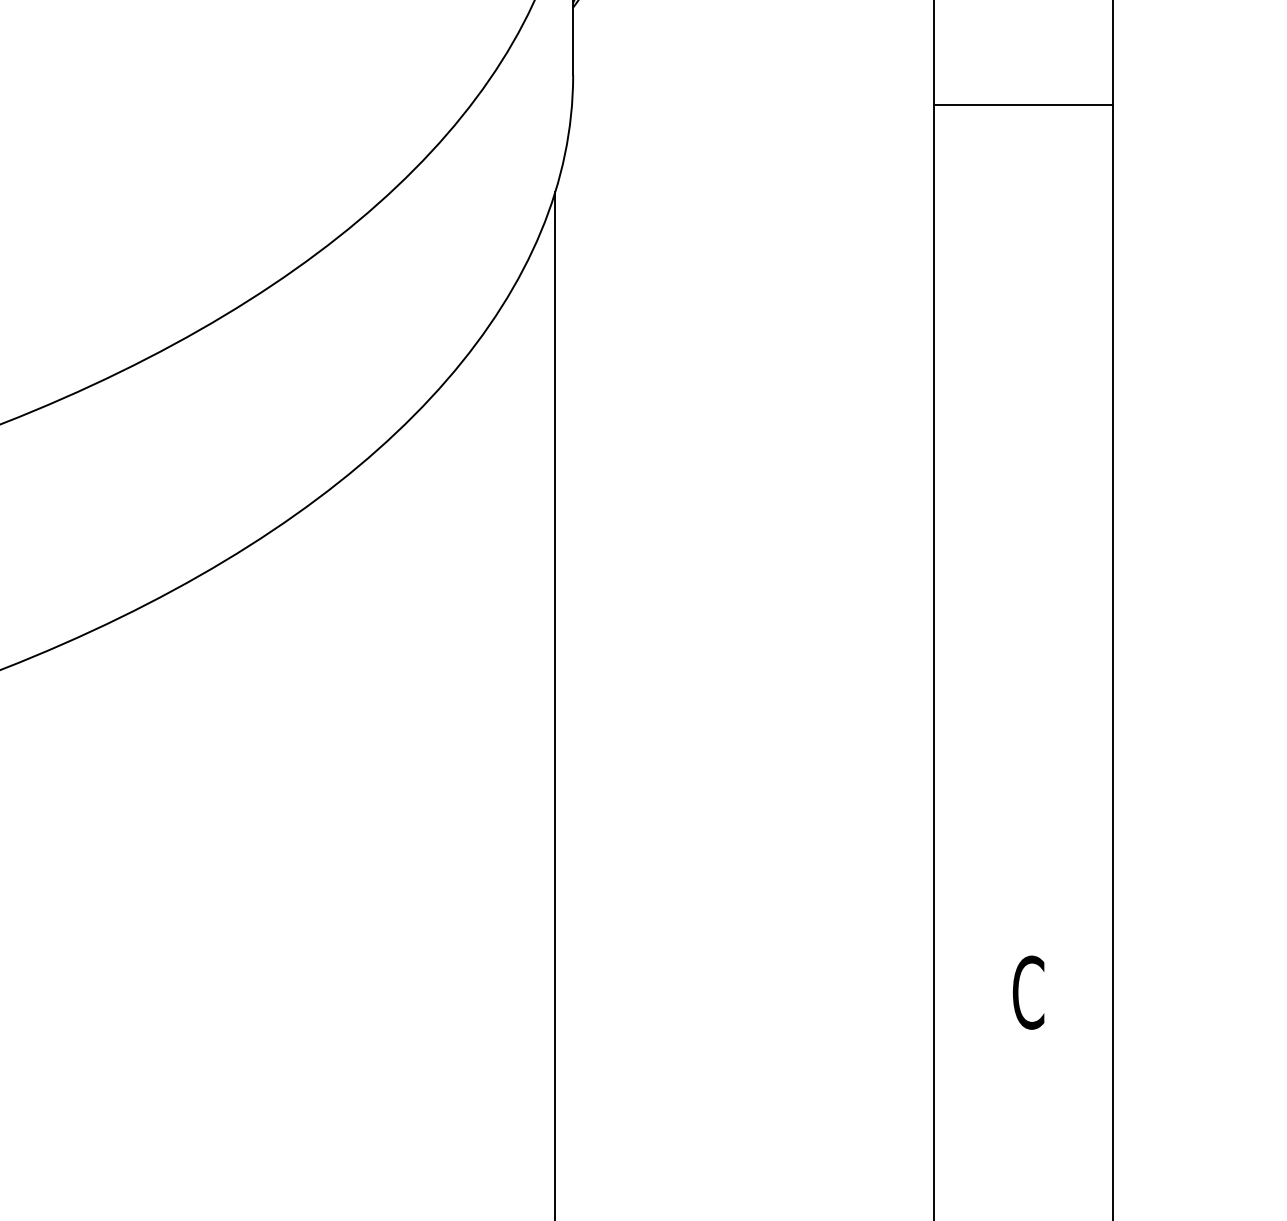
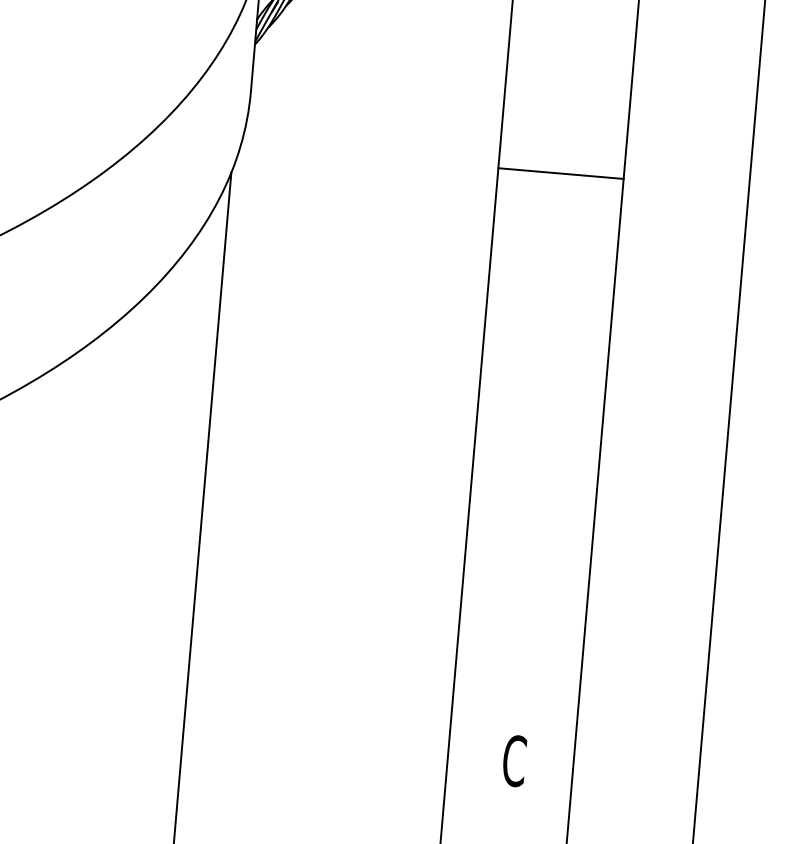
line: (1022, 105) -> (560, 173), moved

